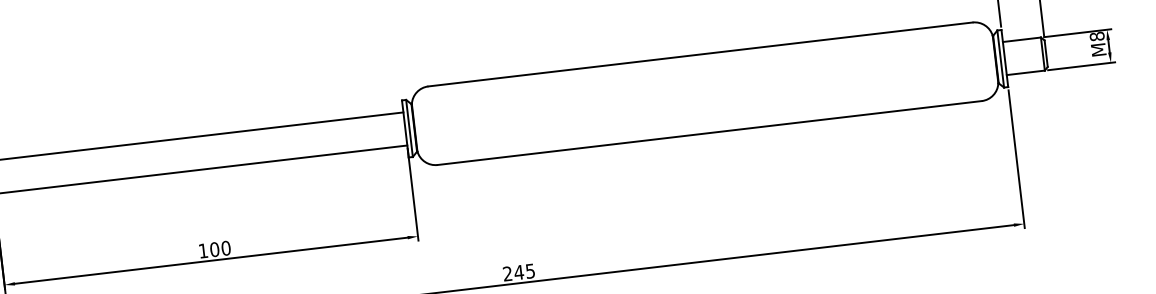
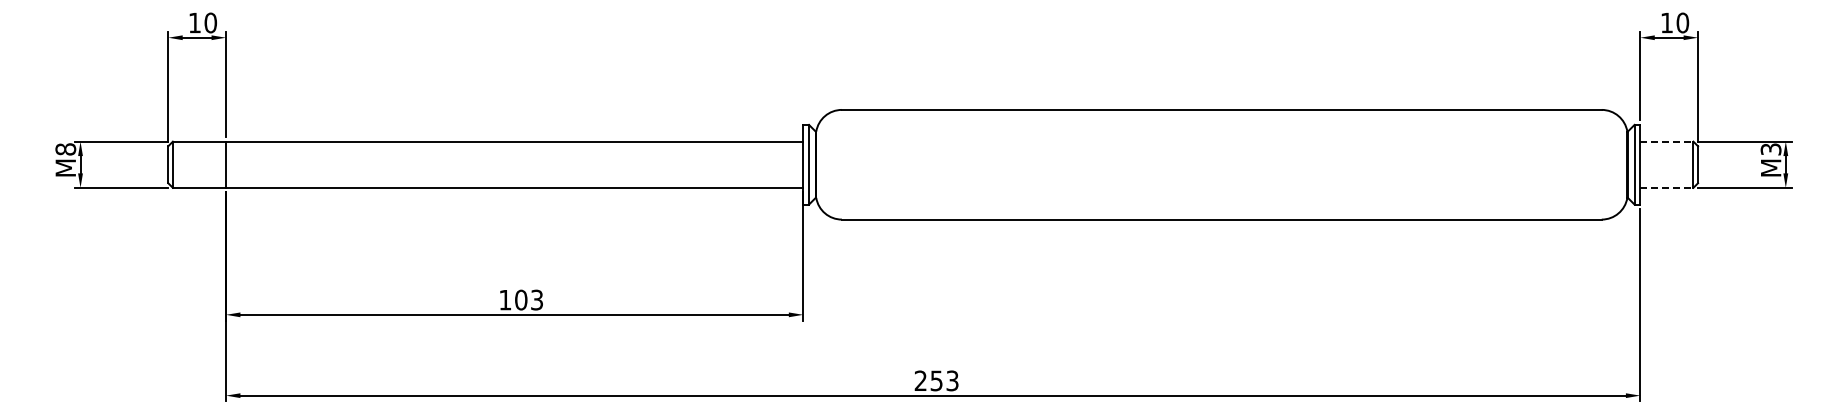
text: (1096, 36) -> (1770, 149), 8 -> 3
line: (1021, 39) -> (1666, 141), solid -> dashed
line: (1025, 72) -> (1666, 187), solid -> dashed
text: (225, 247) -> (536, 299), 100 -> 103
text: (524, 271) -> (944, 380), 245 -> 253

